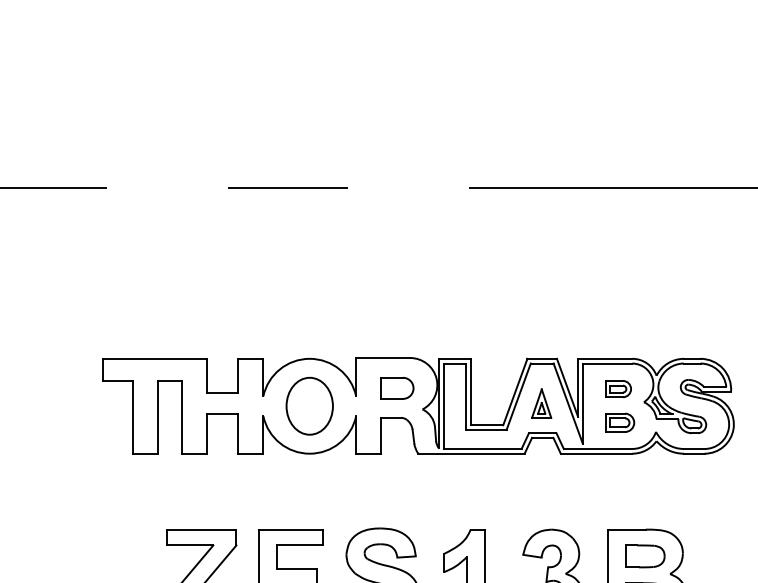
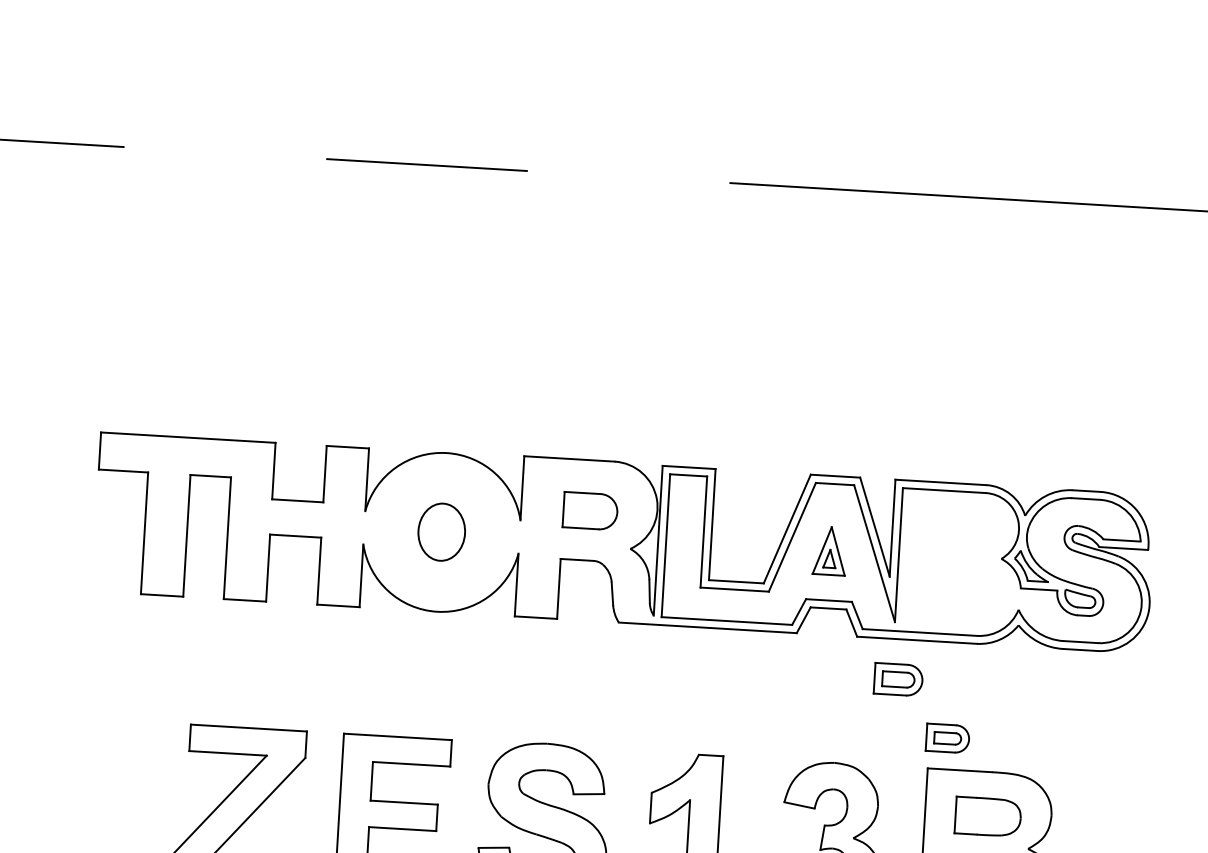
part: (618, 389) -> (947, 739), moved
part: (309, 405) -> (441, 531), size x0.6
part: (620, 422) -> (899, 679), moved

